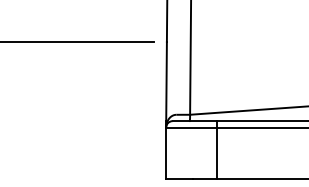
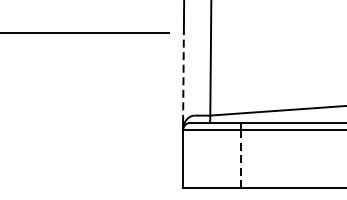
line: (166, 81) -> (183, 77), solid -> dashed
line: (217, 153) -> (241, 159), solid -> dashed

